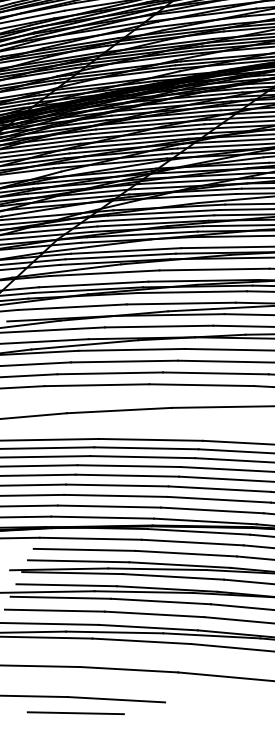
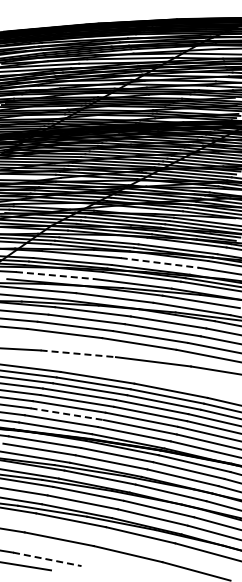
line: (215, 268) -> (160, 262), solid -> dashed
line: (72, 307) -> (55, 275), solid -> dashed
line: (119, 410) -> (78, 353), solid -> dashed
line: (116, 496) -> (67, 414), solid -> dashed
line: (116, 699) -> (47, 559), solid -> dashed

